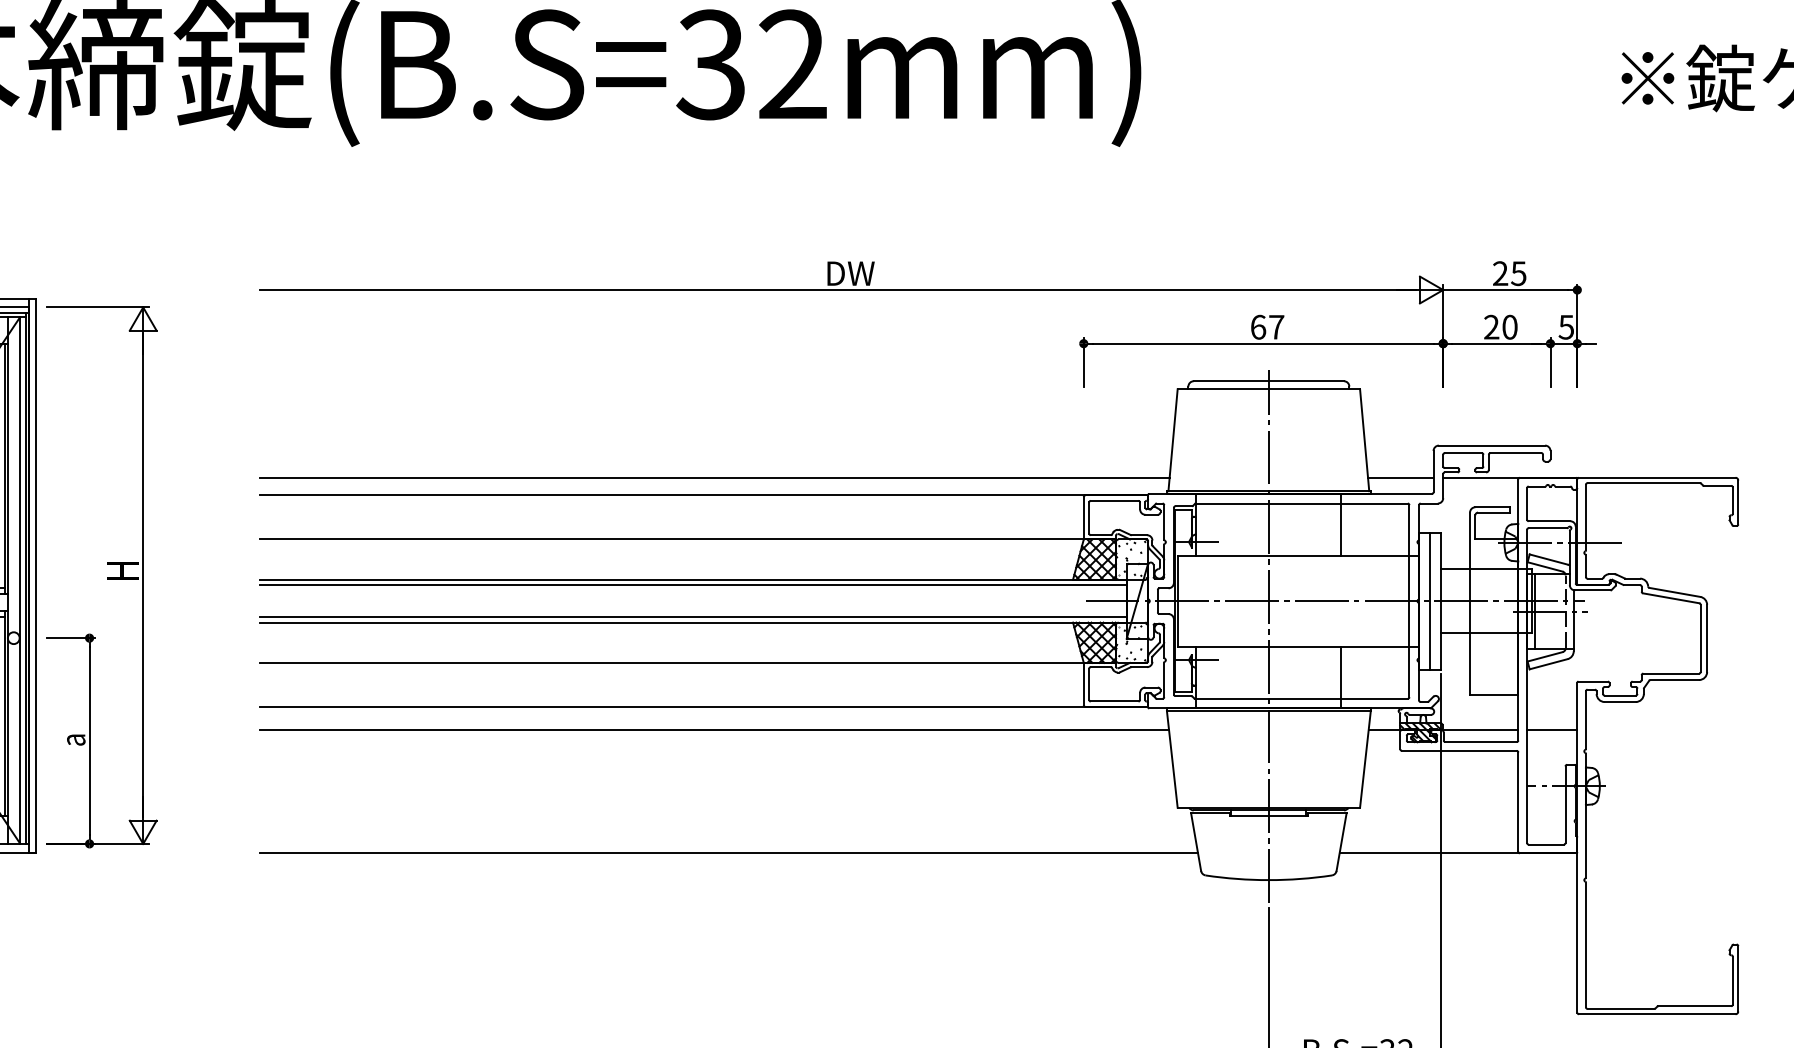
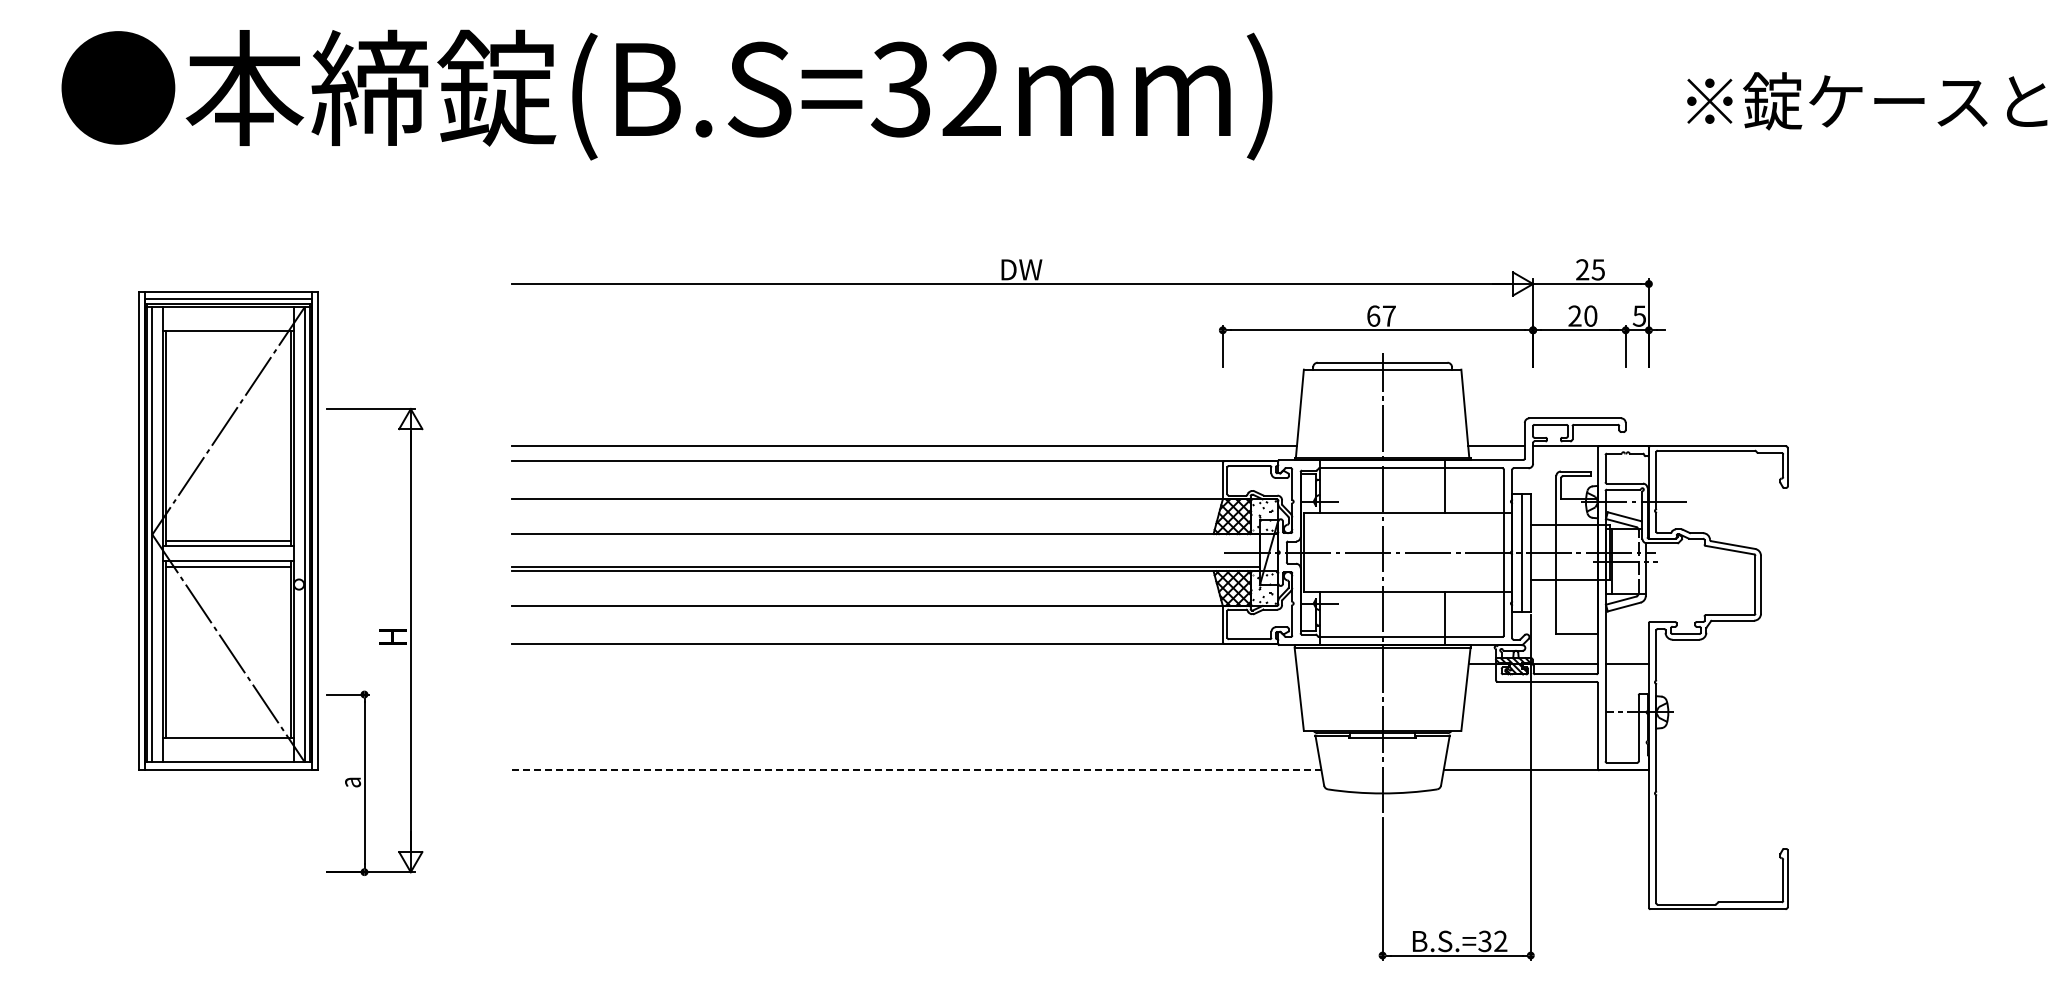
part: (101, 576) -> (374, 641), moved
line: (693, 584) -> (885, 538), removed
line: (713, 729) -> (903, 663), removed
line: (728, 853) -> (916, 770), solid -> dashed

